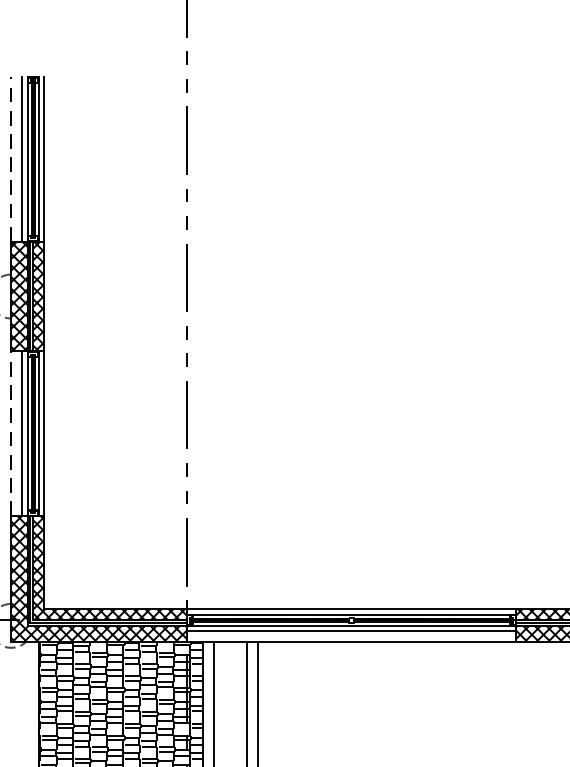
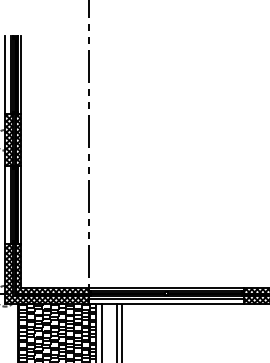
line: (11, 159) -> (5, 75), dashed -> solid
line: (11, 434) -> (5, 205), dashed -> solid

